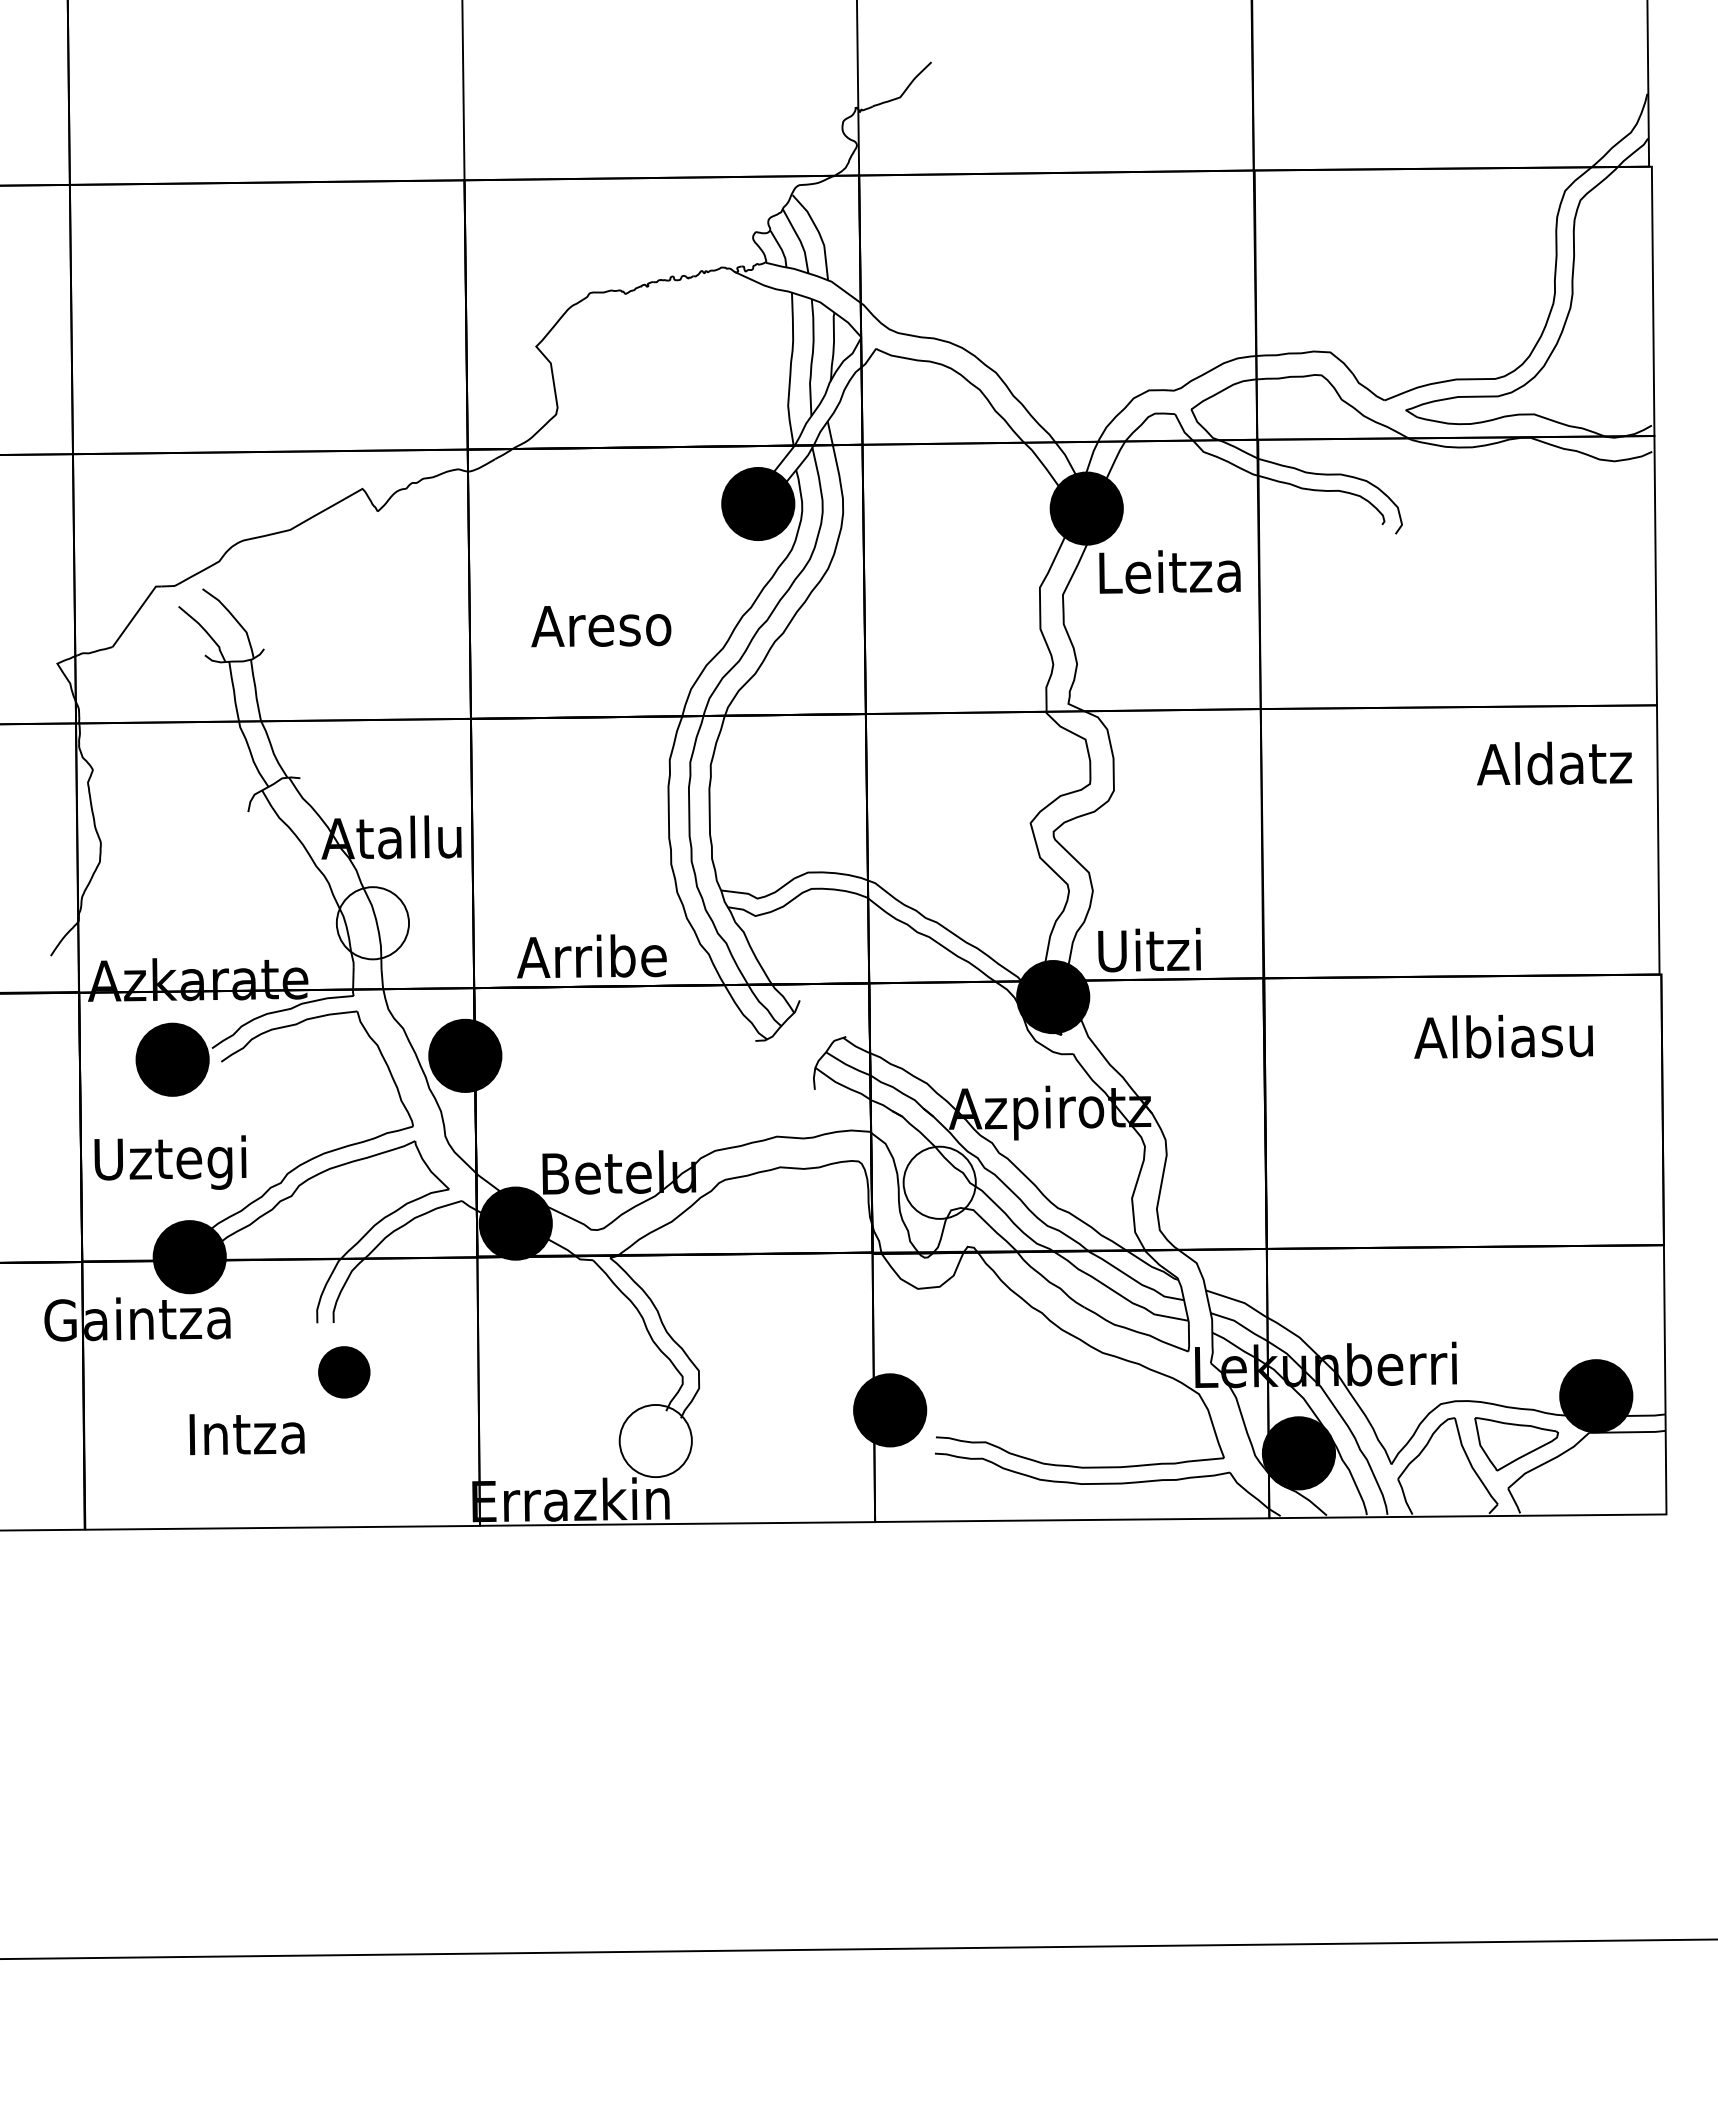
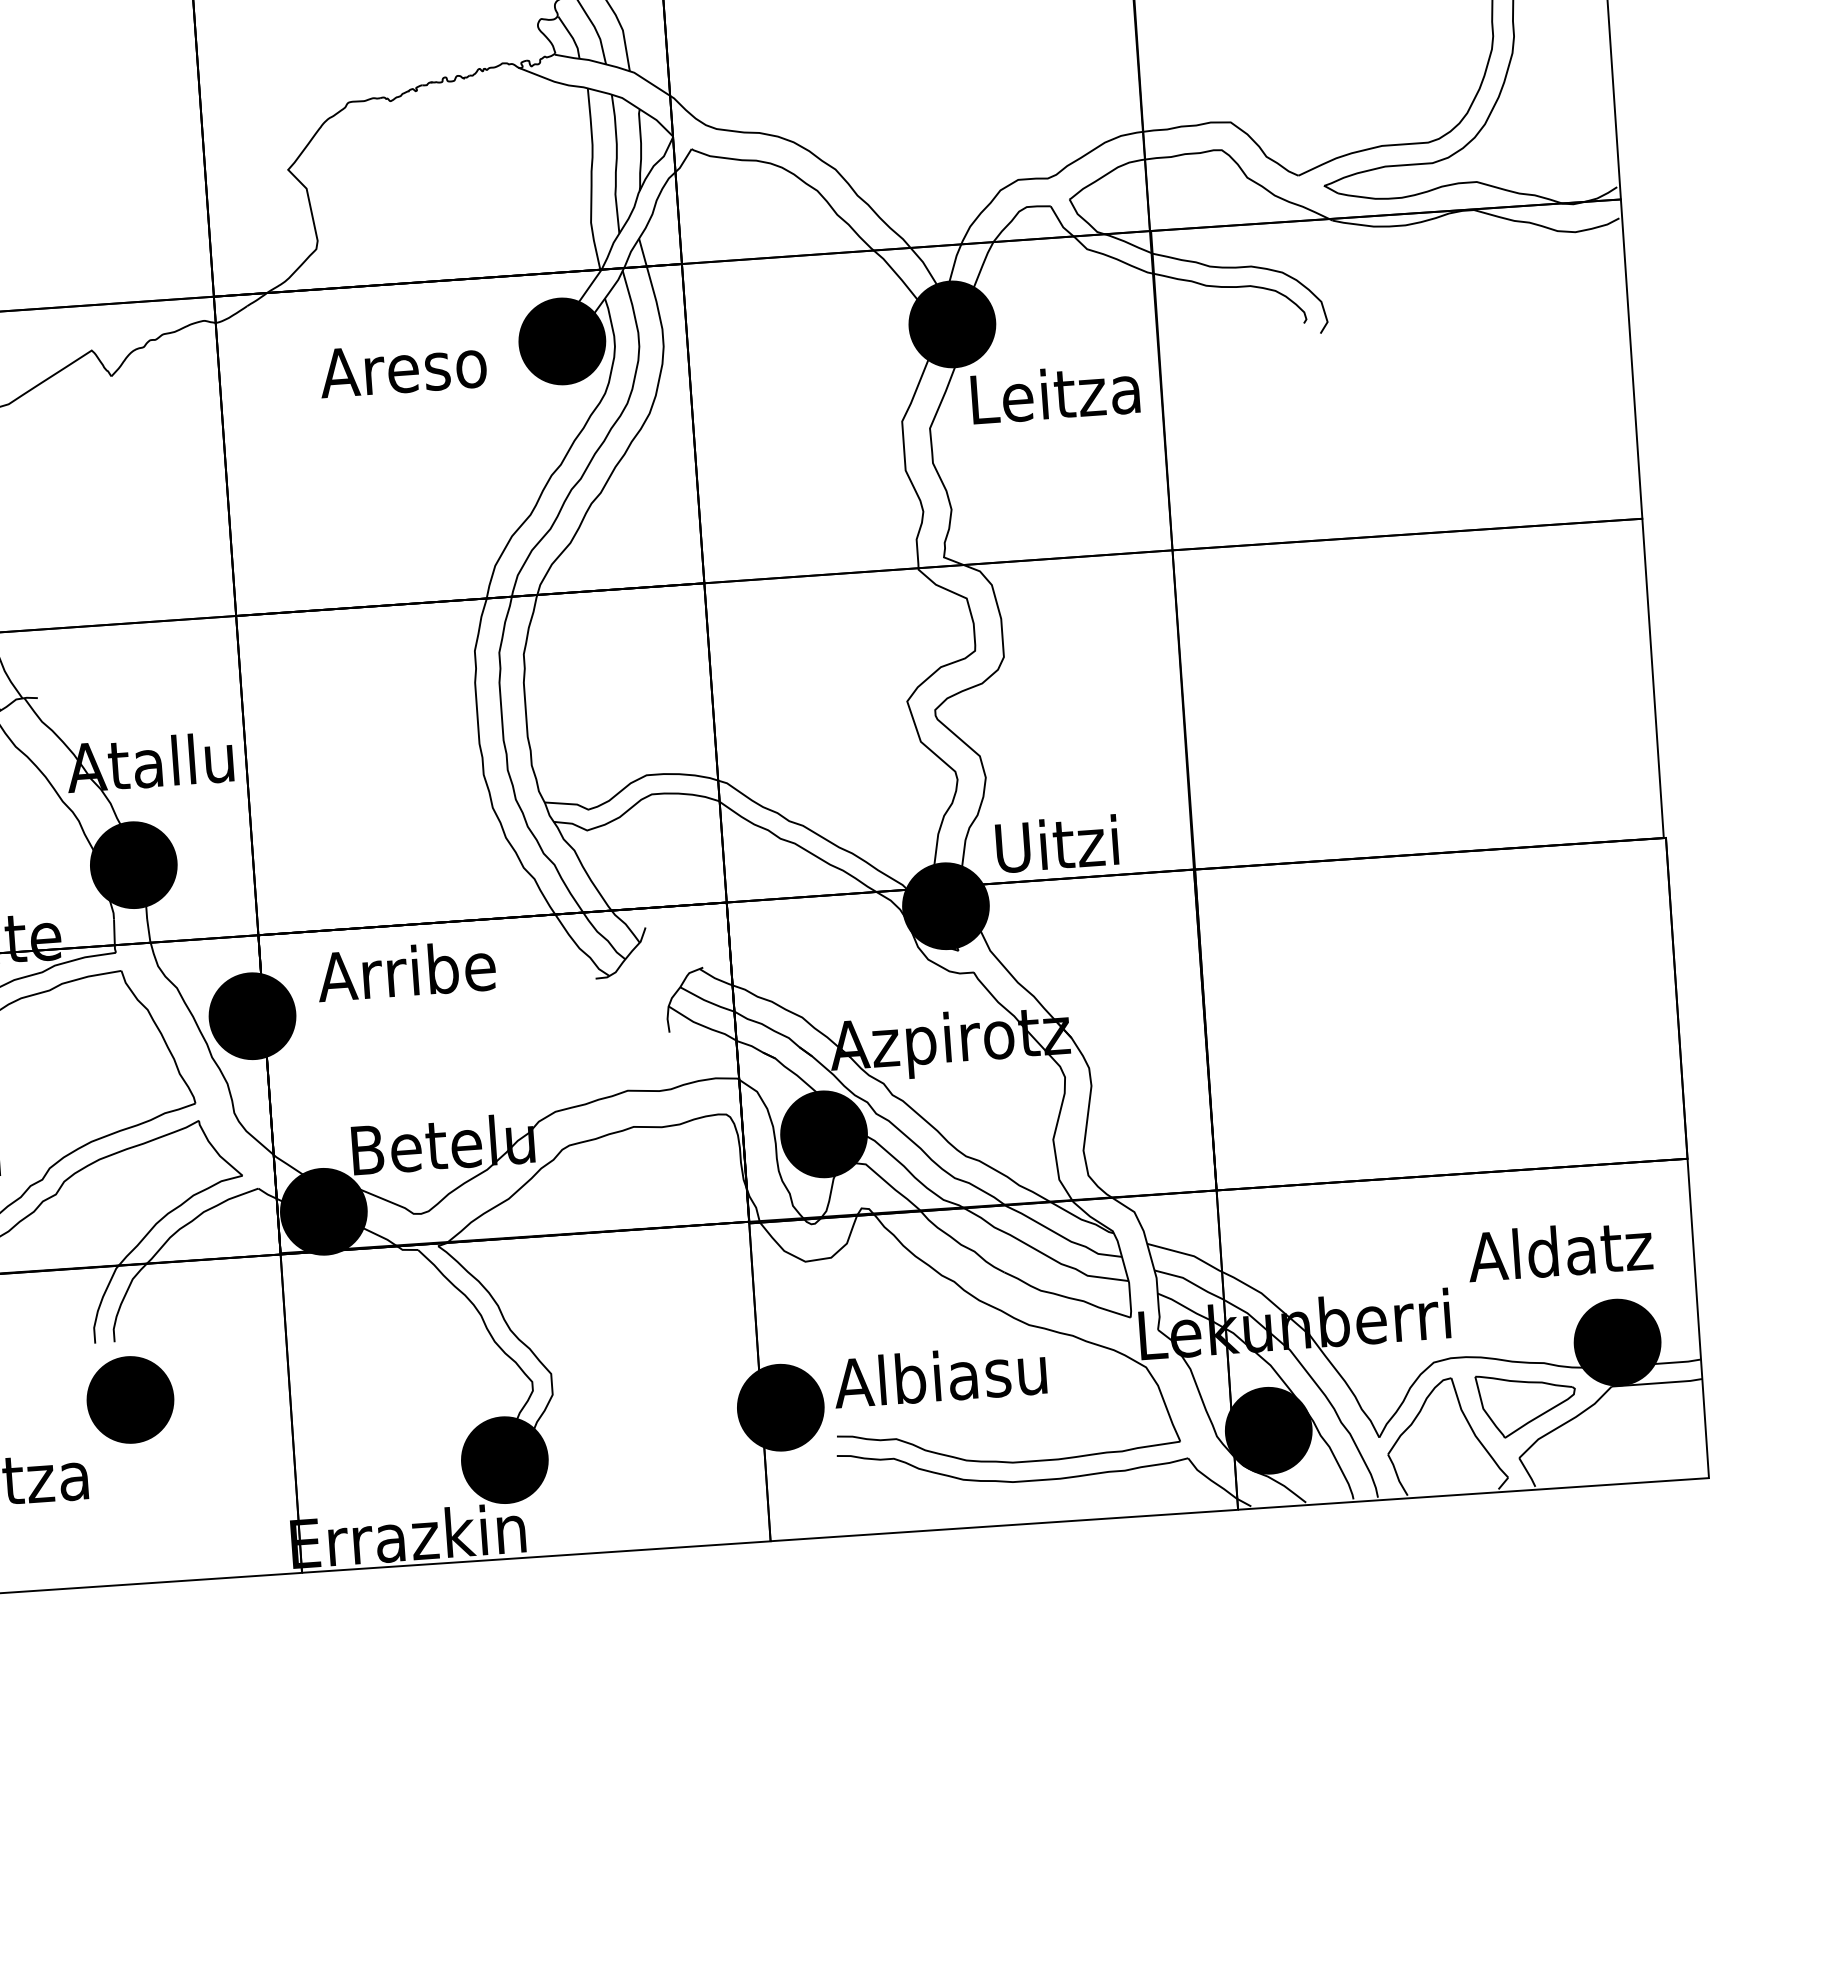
text: (601, 626) -> (403, 369), moved
text: (1554, 763) -> (1560, 1251), moved
fill: (372, 923) -> (133, 865), added
text: (591, 956) -> (406, 971), moved
text: (1503, 1036) -> (940, 1376), moved
fill: (939, 1182) -> (823, 1134), added
part: (344, 1372) -> (130, 1400), size x1.43
fill: (655, 1440) -> (504, 1459), added

